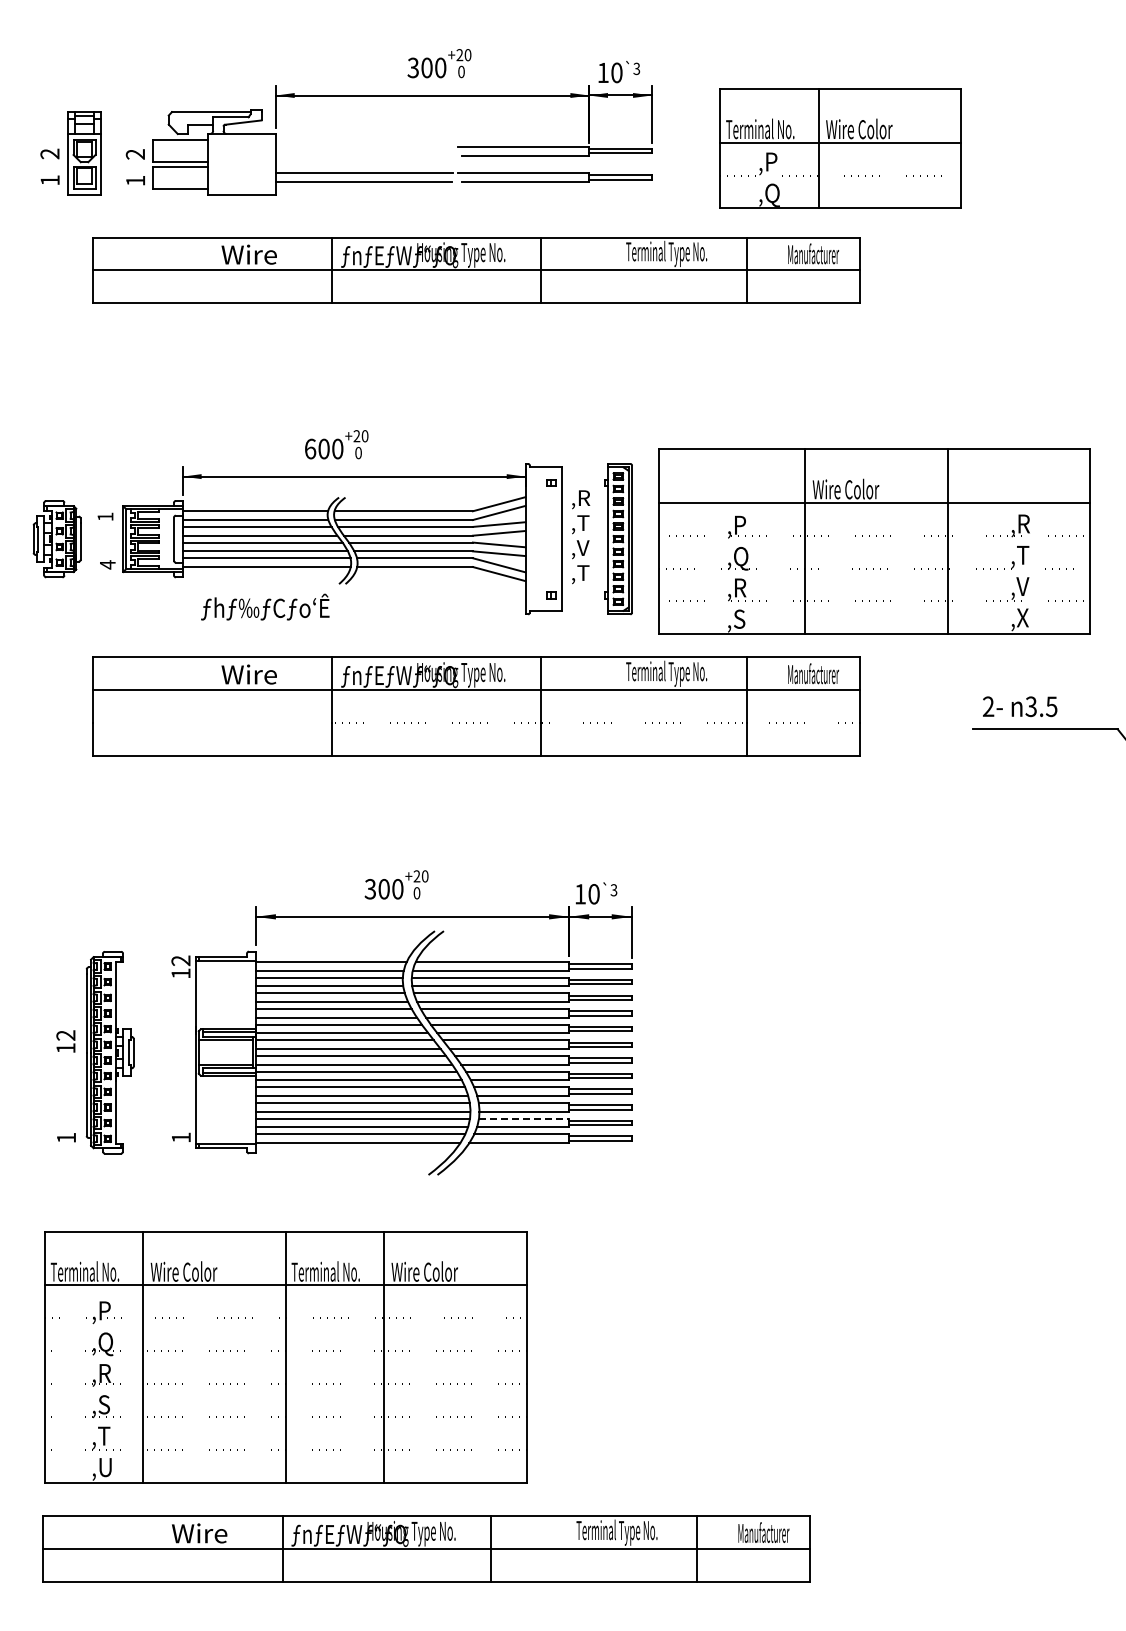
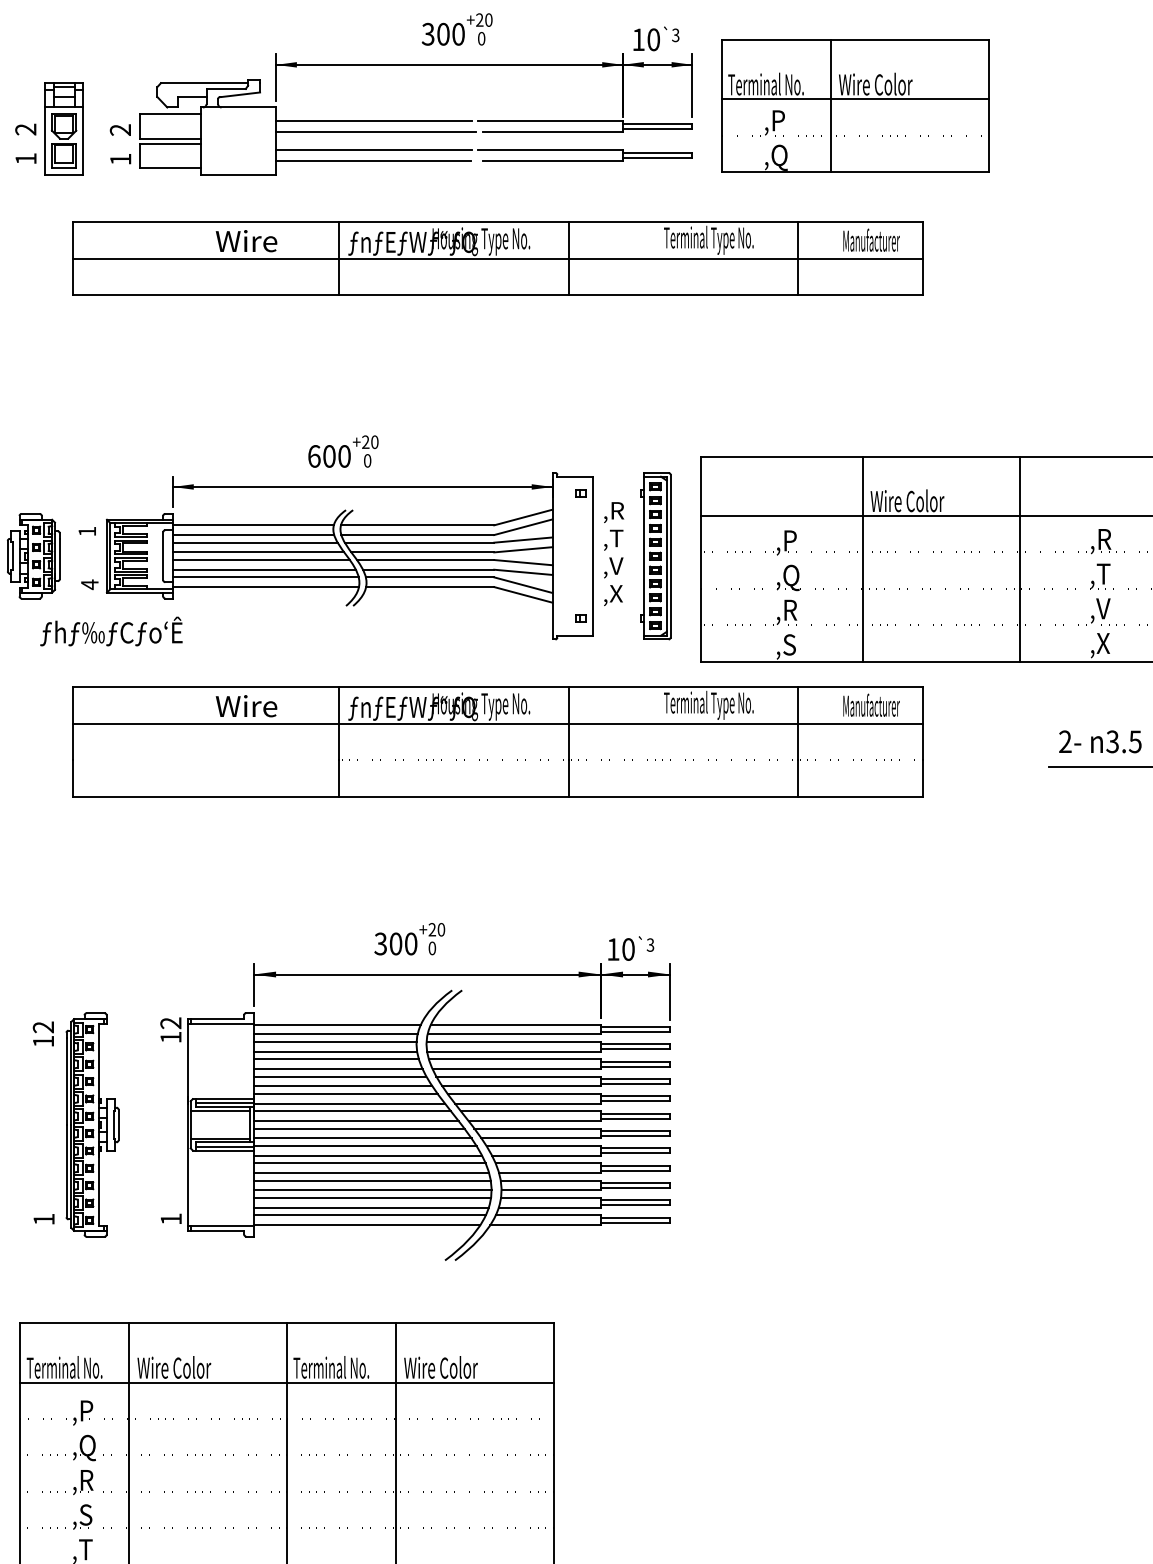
line: (363, 146) -> (373, 121), added
part: (840, 148) -> (854, 105), moved
line: (365, 155) -> (375, 131), added
text: (583, 572) -> (616, 593), ‚T -> ‚X
text: (265, 606) -> (111, 630), moved
text: (65, 1041) -> (43, 1033), moved
line: (524, 1118) -> (551, 1197), dashed -> solid

